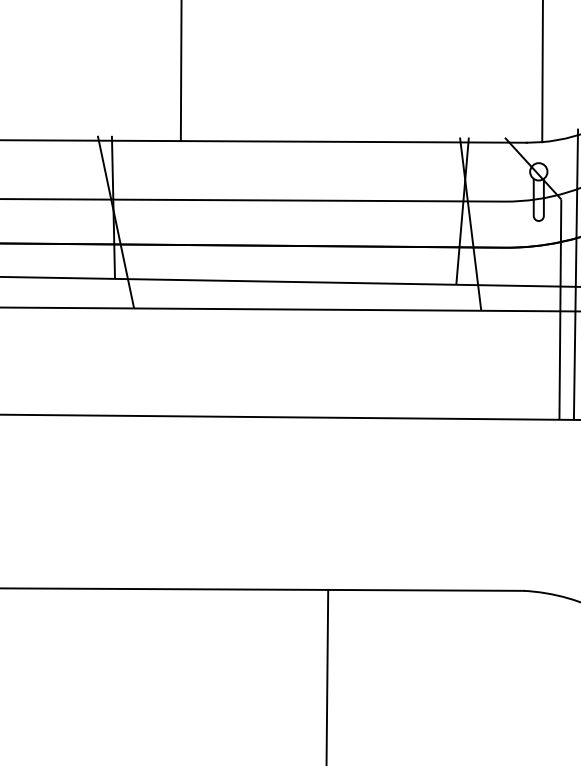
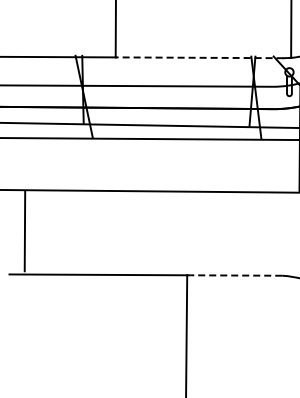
line: (353, 141) -> (199, 57), solid -> dashed
line: (425, 590) -> (234, 275), solid -> dashed

